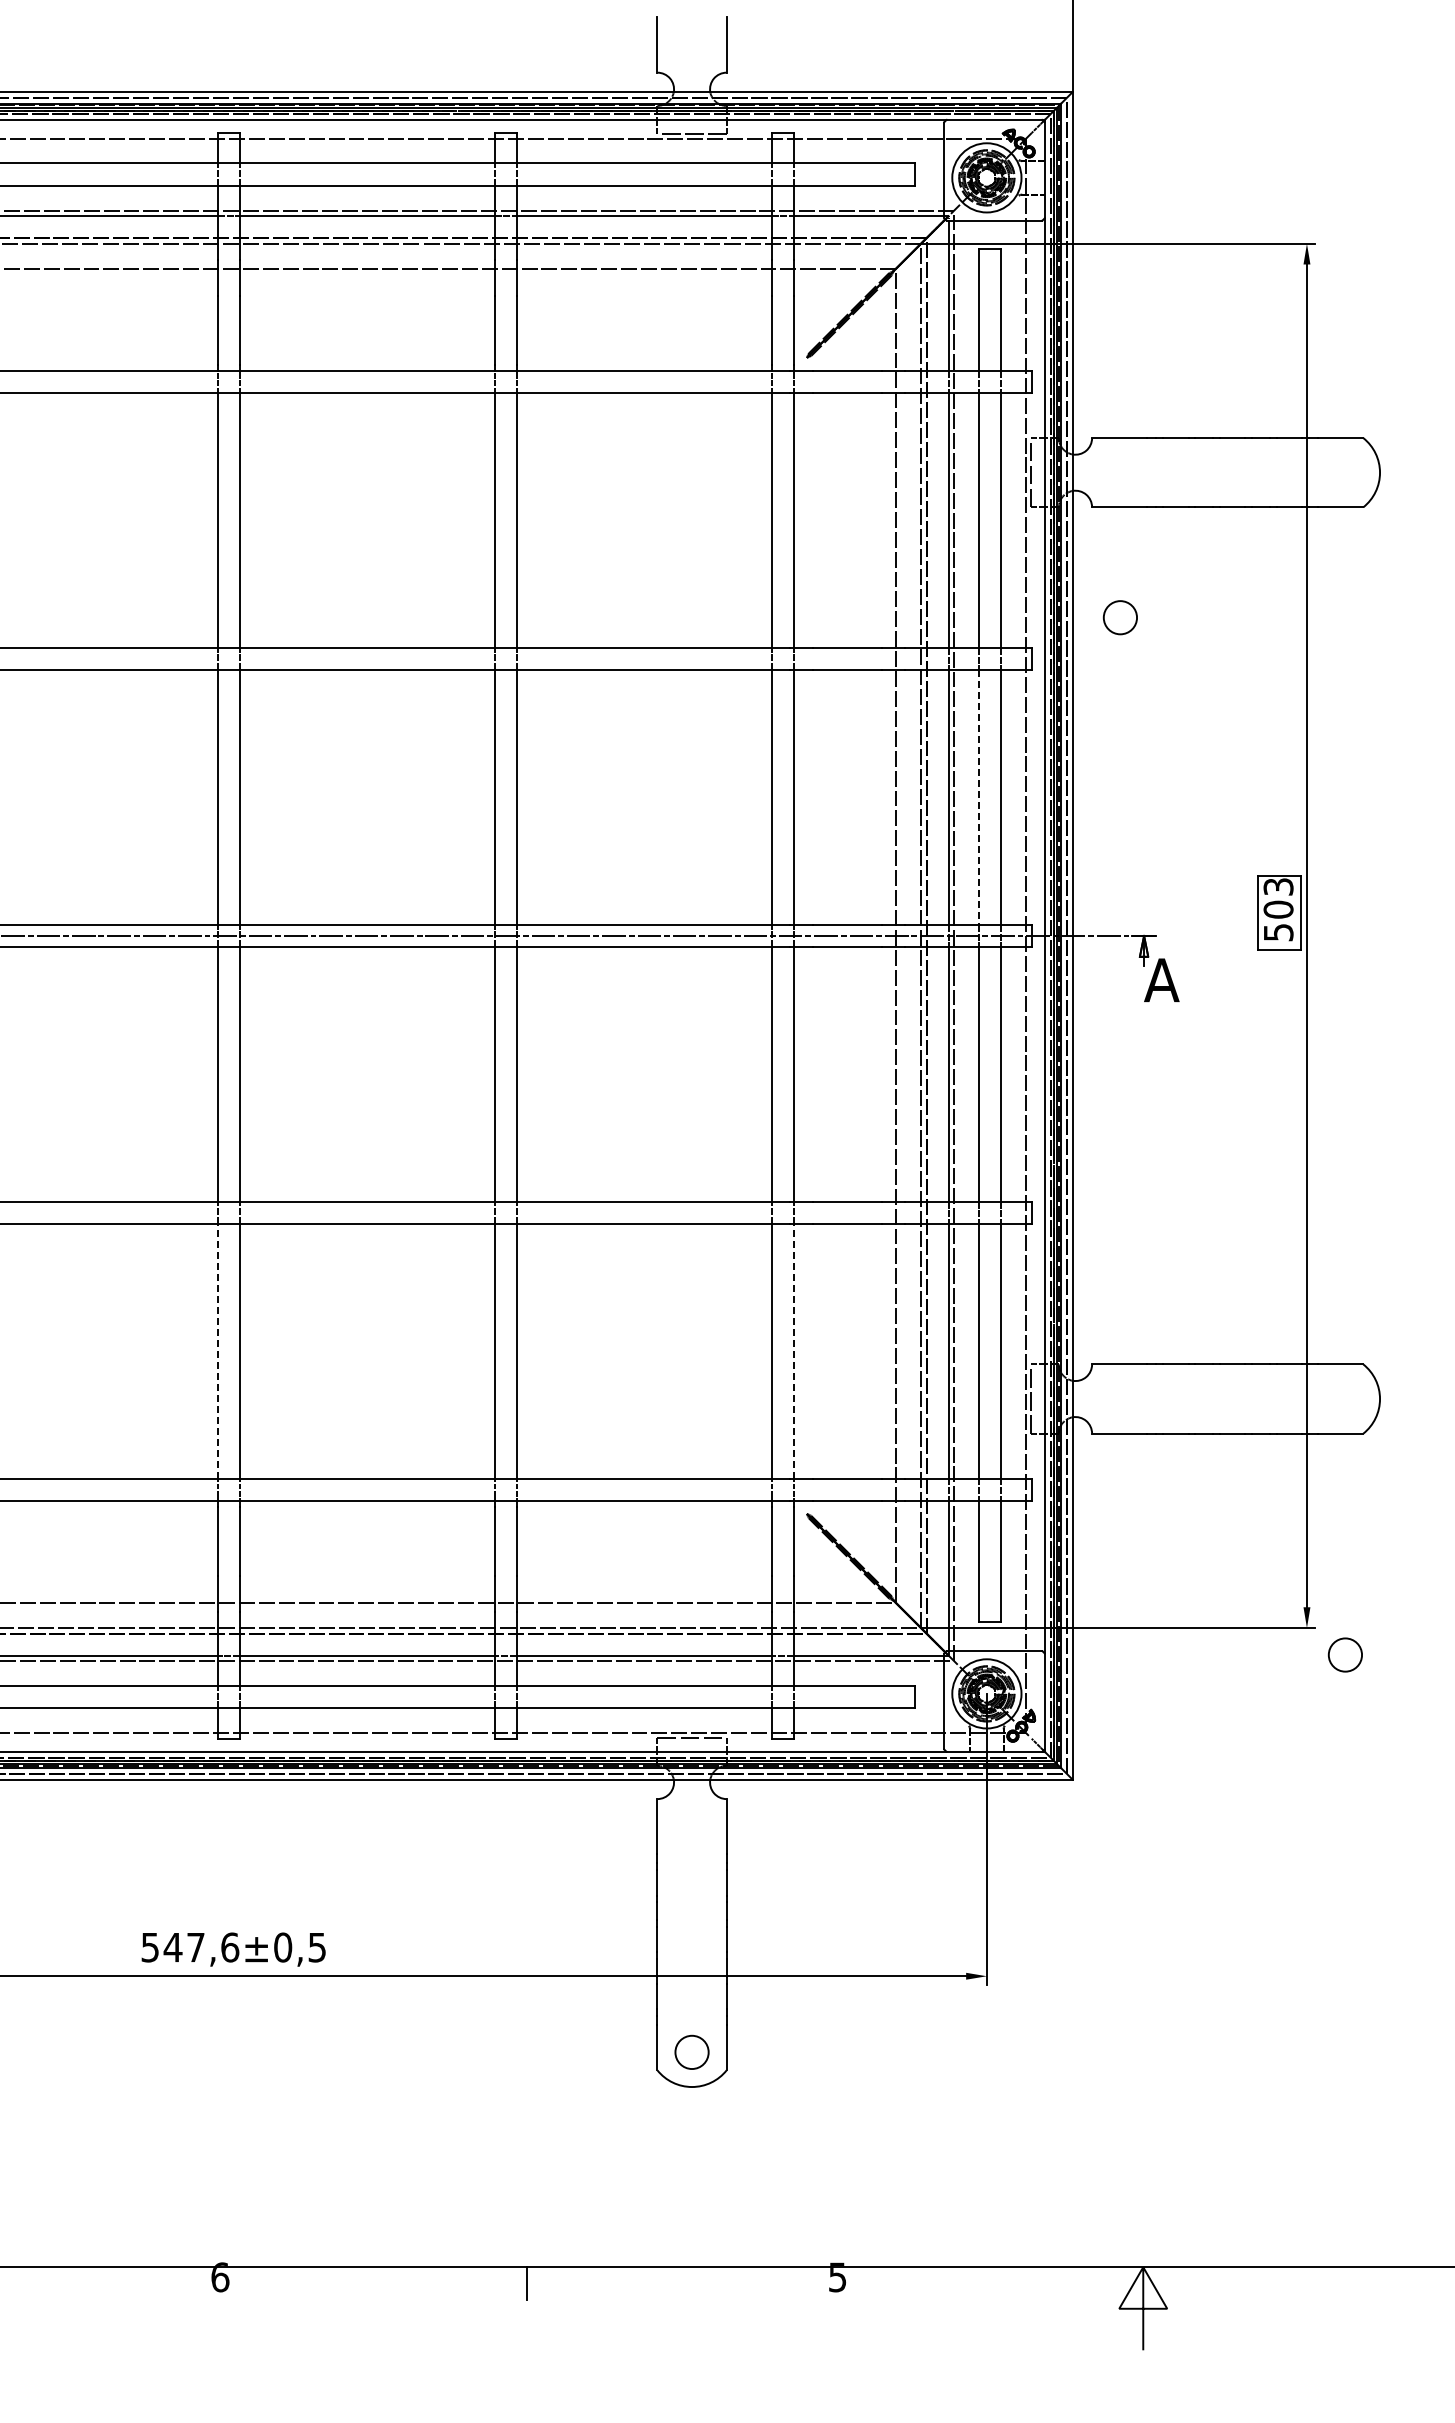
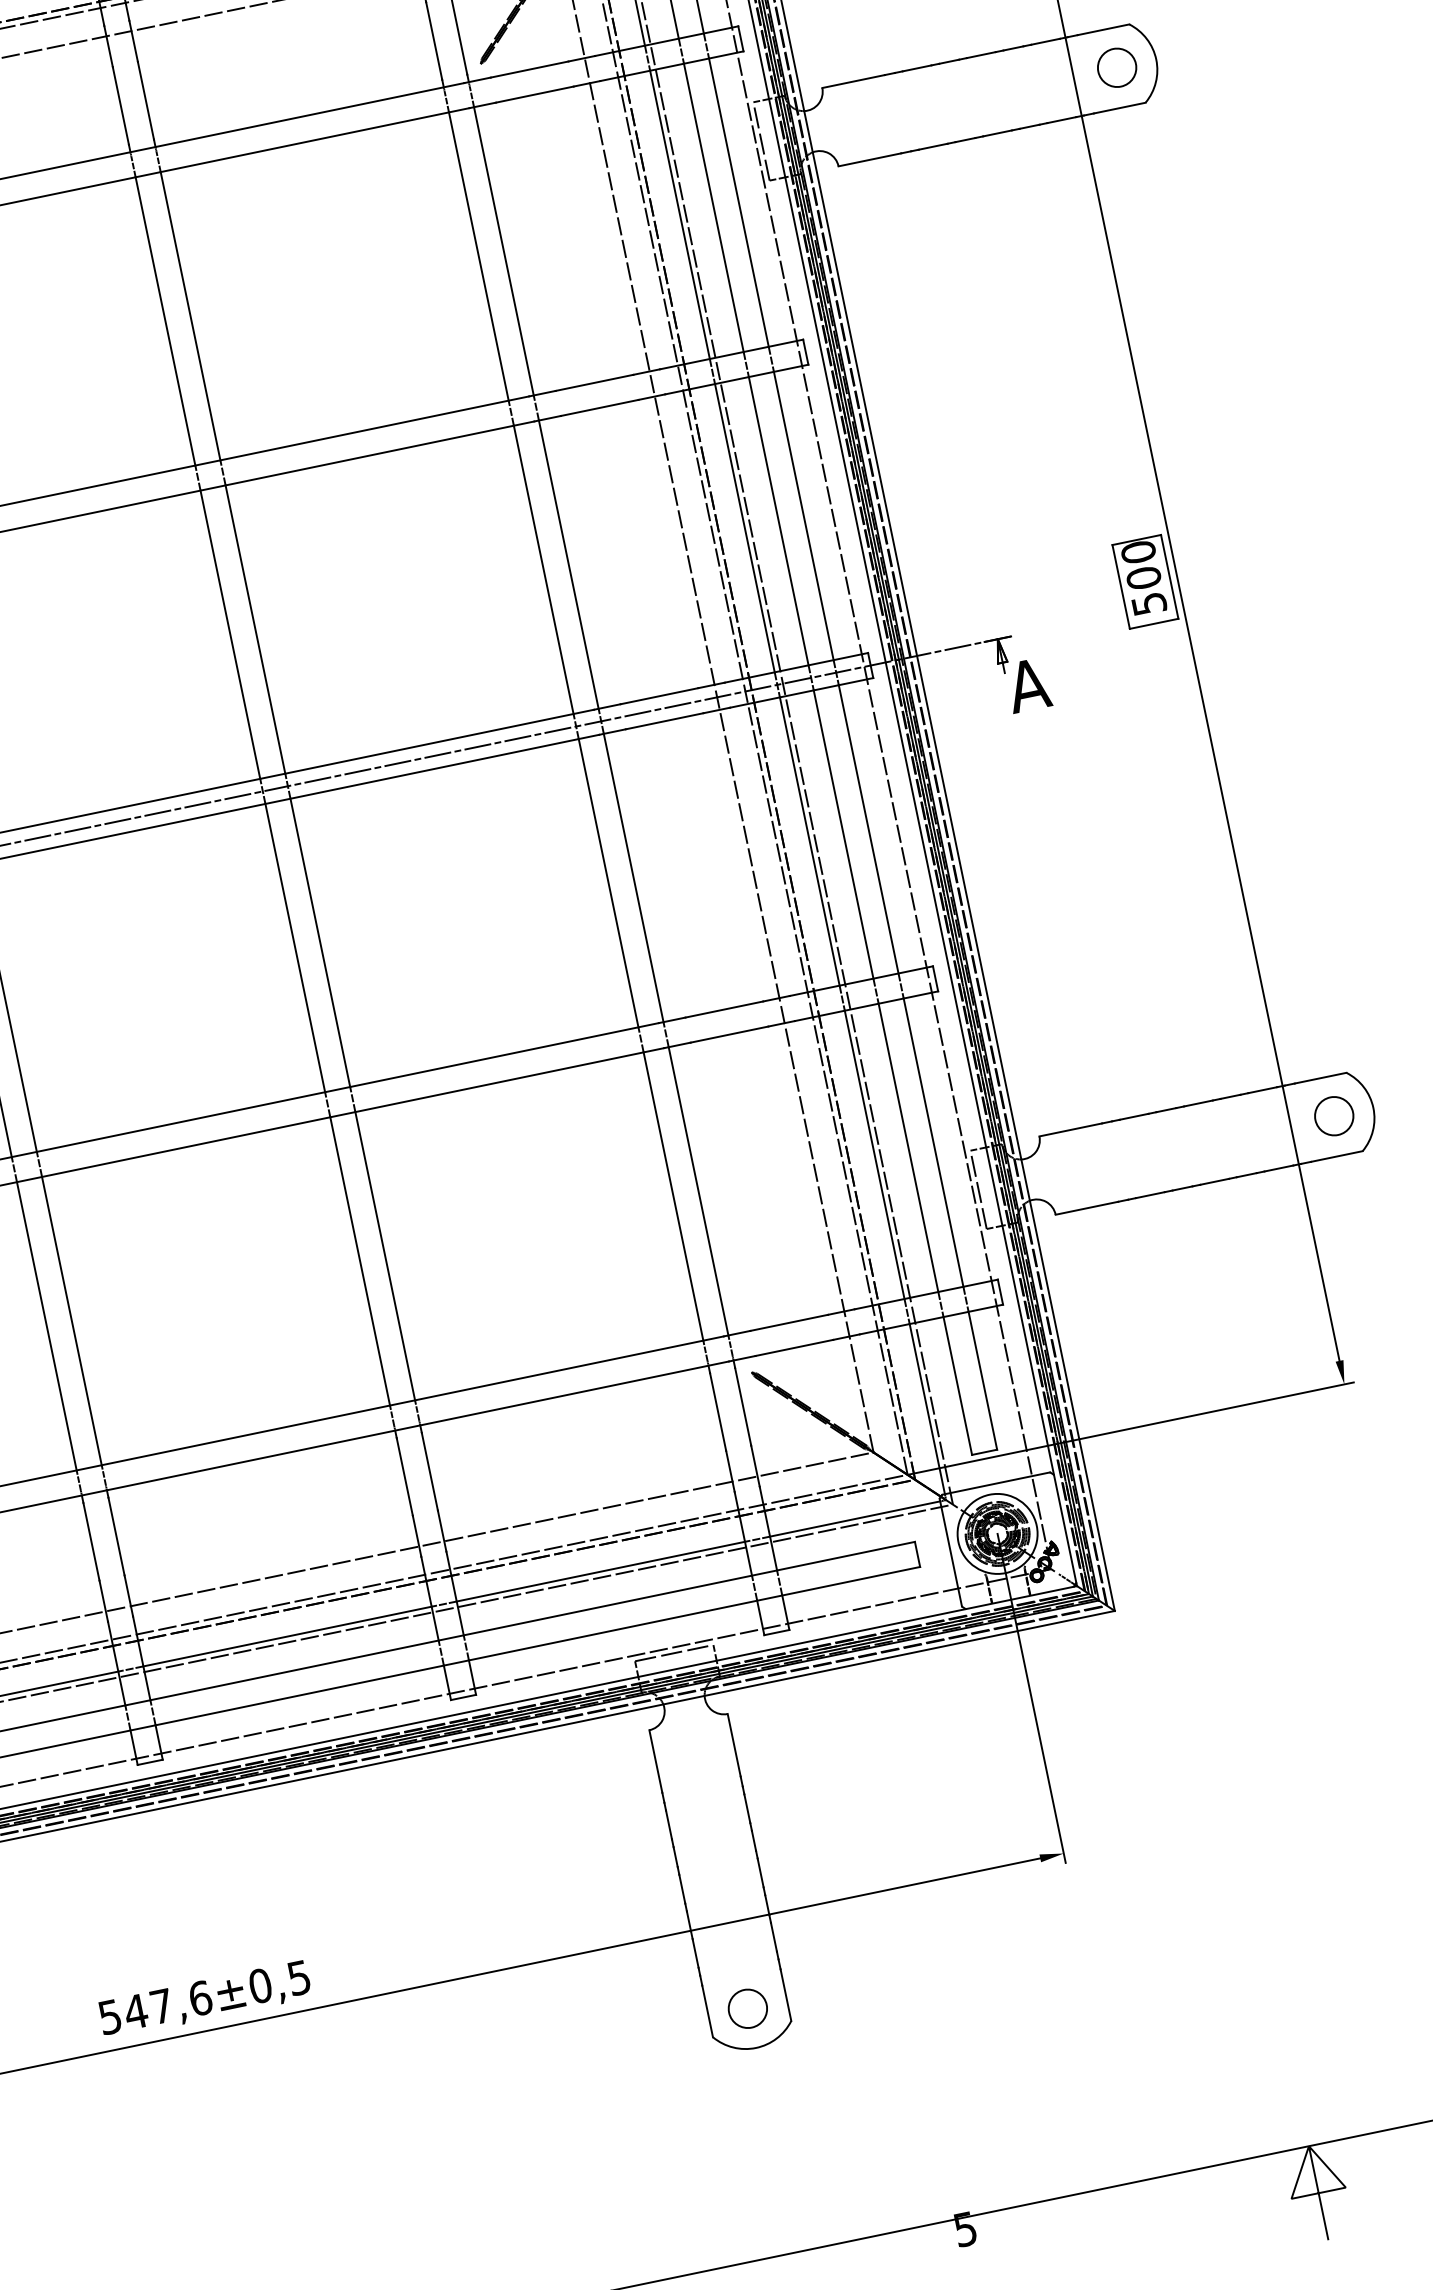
circle: (1119, 617) -> (1116, 67), moved
line: (979, 797) -> (779, 521), dashed -> solid
text: (1278, 886) -> (1138, 551), 503 -> 500
line: (217, 1350) -> (46, 1325), dashed -> solid
line: (793, 1350) -> (698, 1190), dashed -> solid
circle: (1344, 1654) -> (1333, 1115), moved

